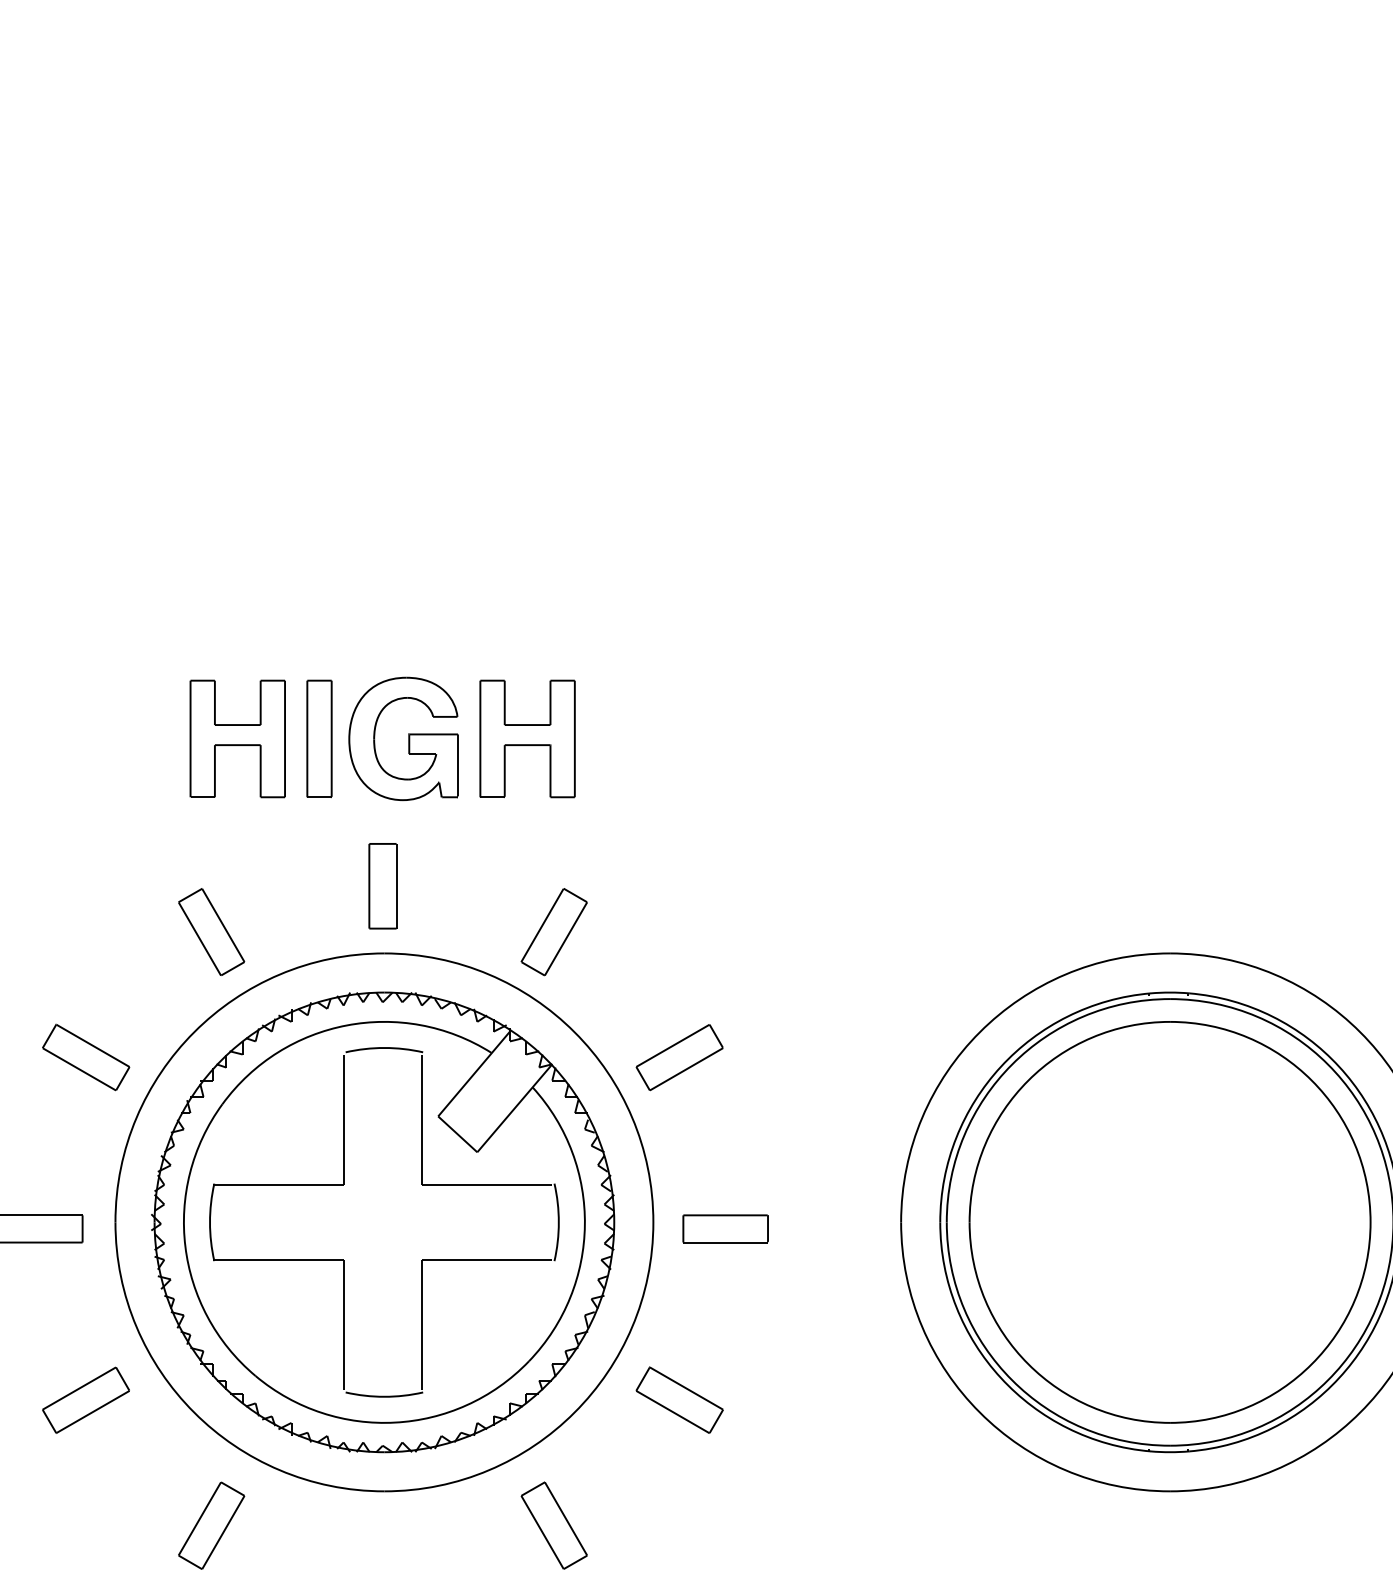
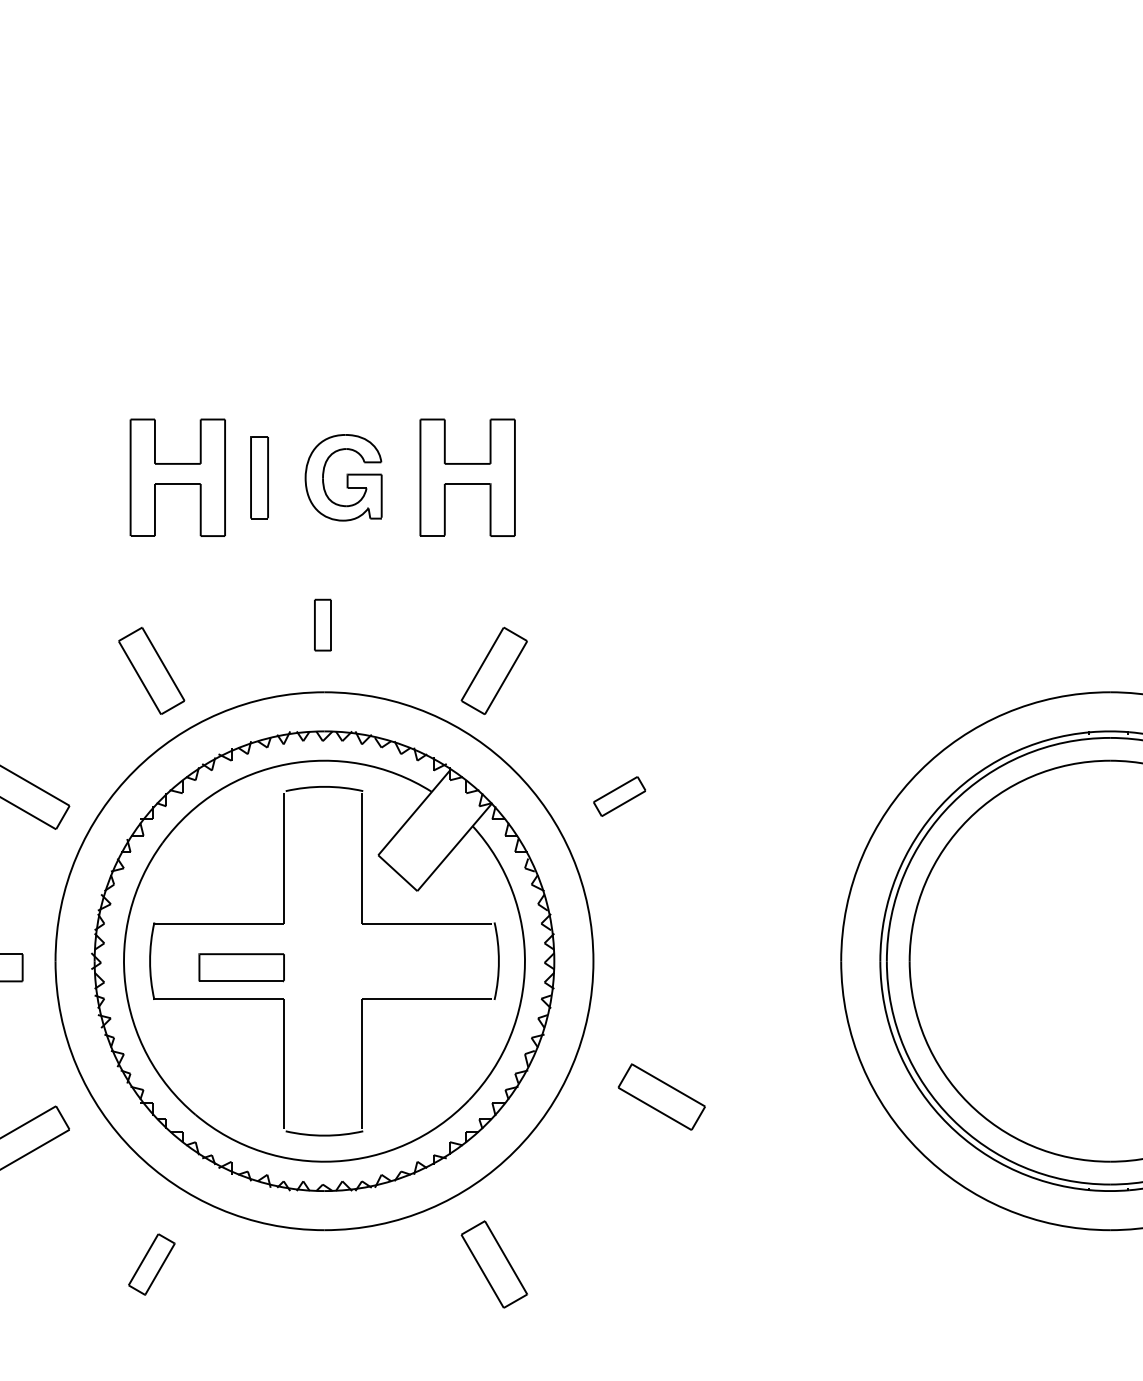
part: (319, 738) -> (259, 477), size x0.7
part: (403, 738) -> (343, 477), size x0.7
part: (382, 886) -> (322, 625), size x0.6
part: (679, 1057) -> (619, 796), size x0.6
part: (725, 1228) -> (241, 967), moved
part: (679, 1399) -> (661, 1096), moved
part: (211, 1525) -> (151, 1264), size x0.7

